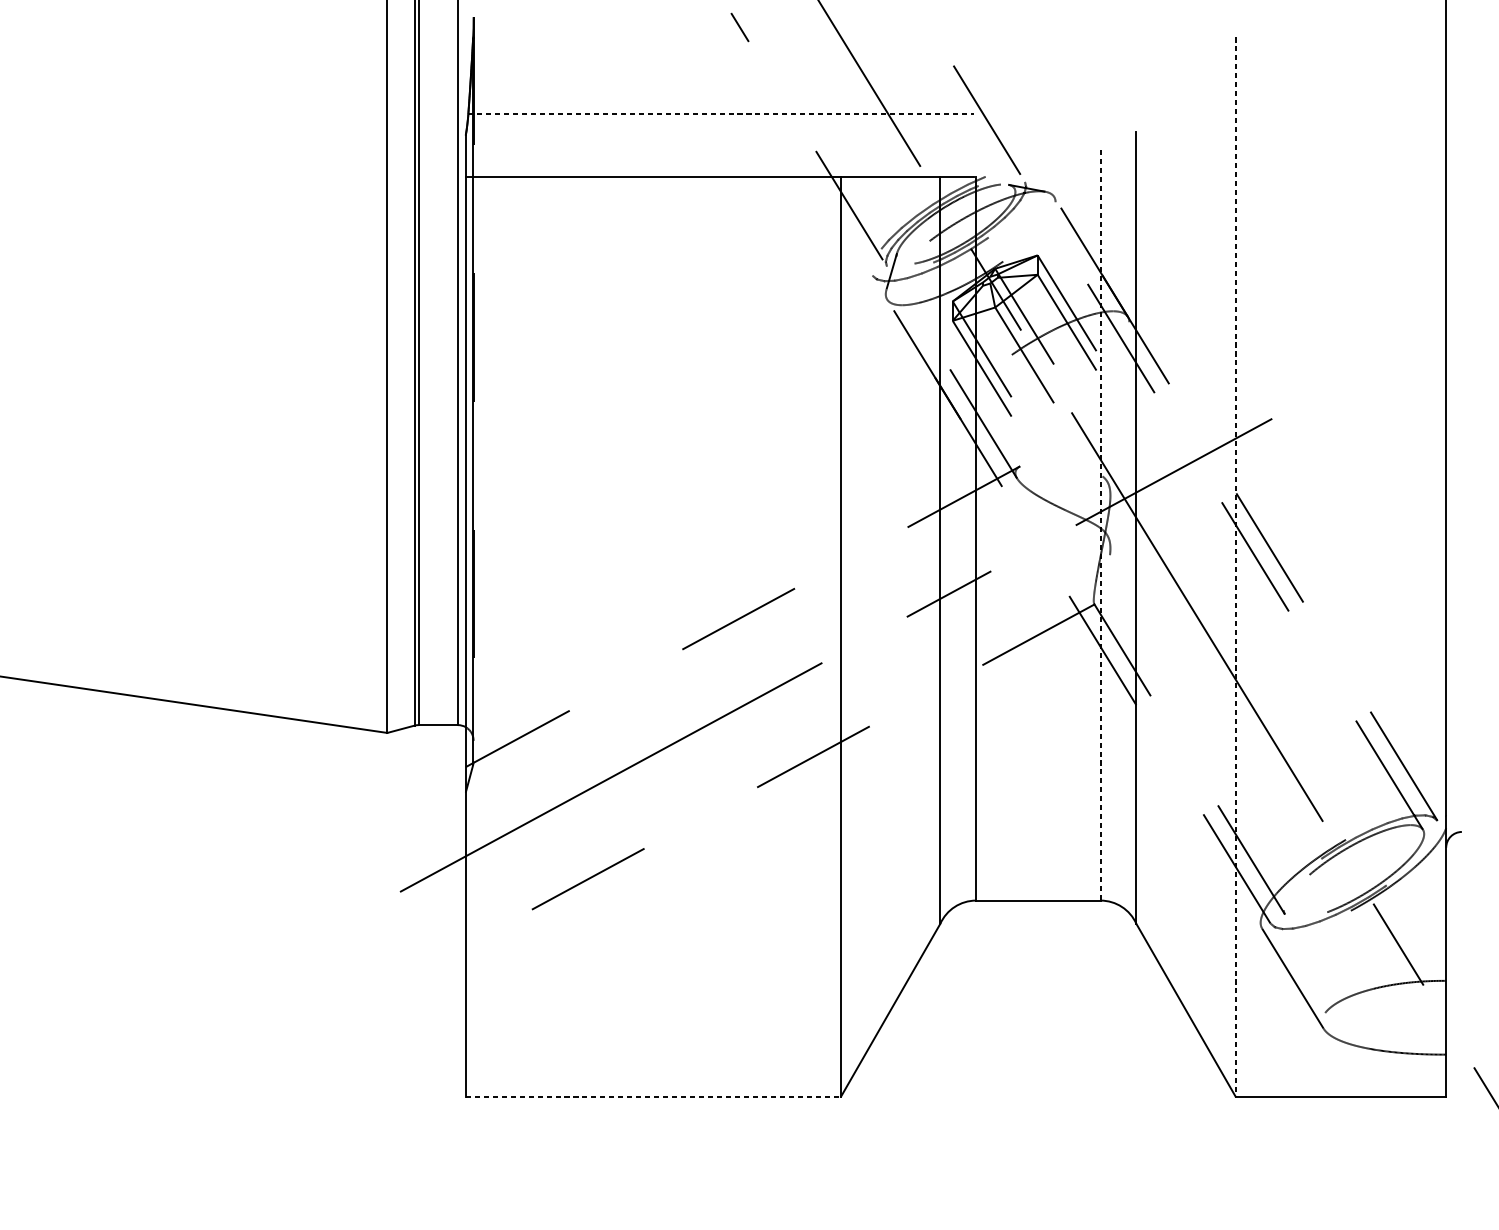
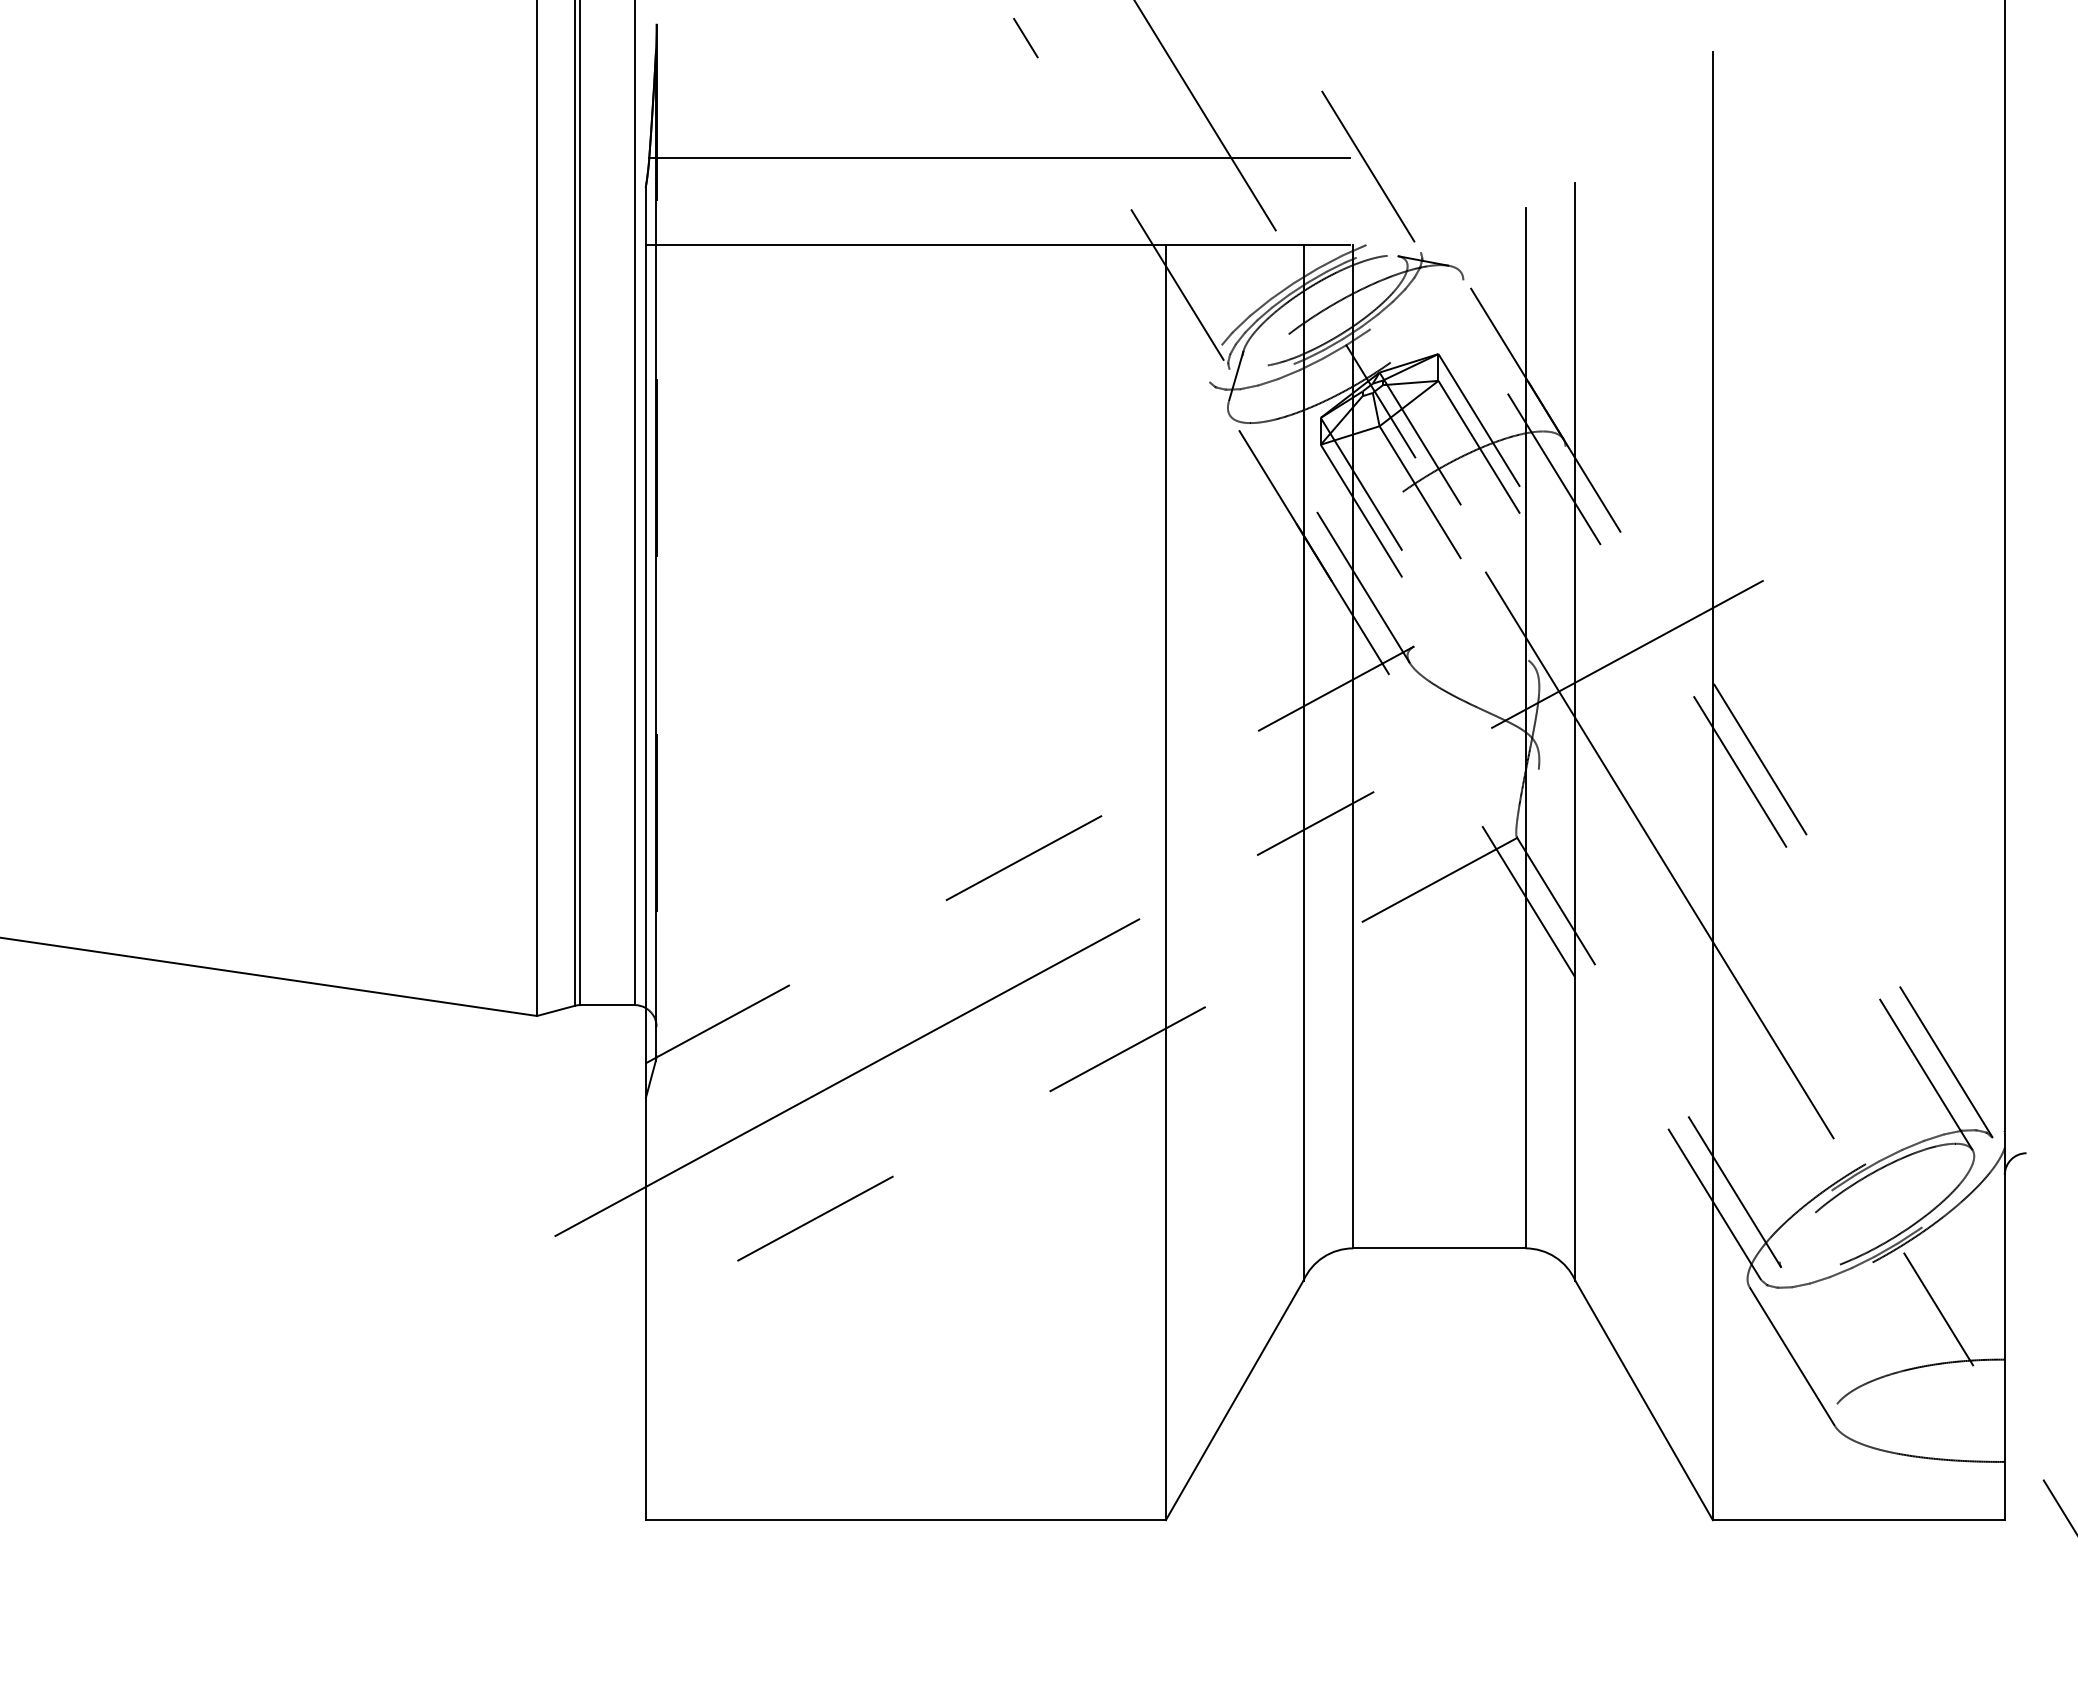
line: (721, 114) -> (999, 158), dashed -> solid
line: (1100, 525) -> (1525, 728), dashed -> solid
line: (1235, 567) -> (1712, 786), dashed -> solid
line: (653, 1096) -> (906, 1520), dashed -> solid

